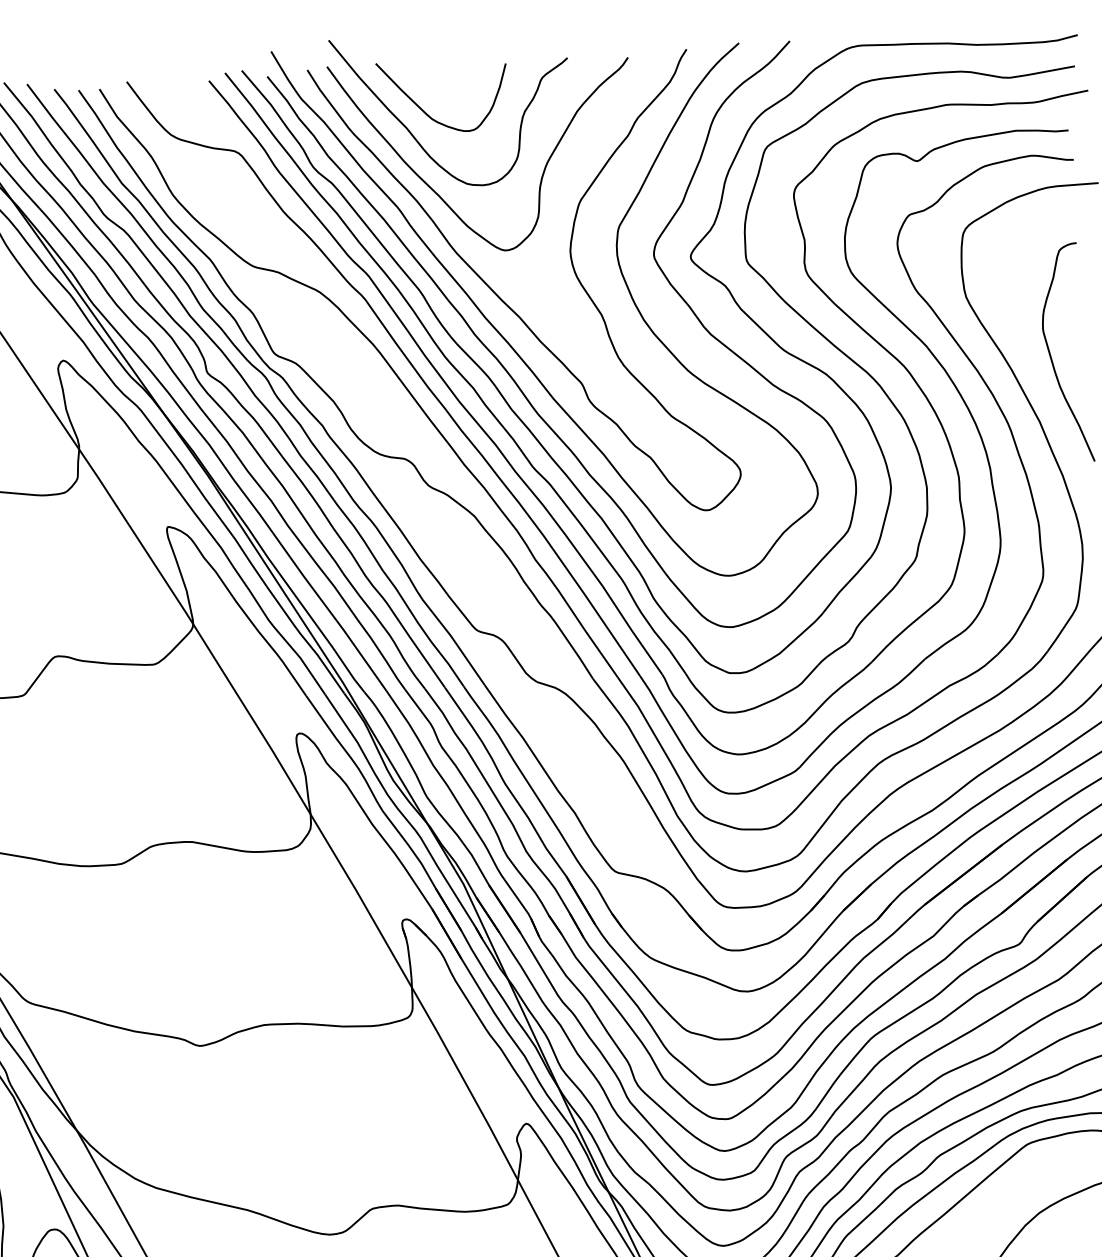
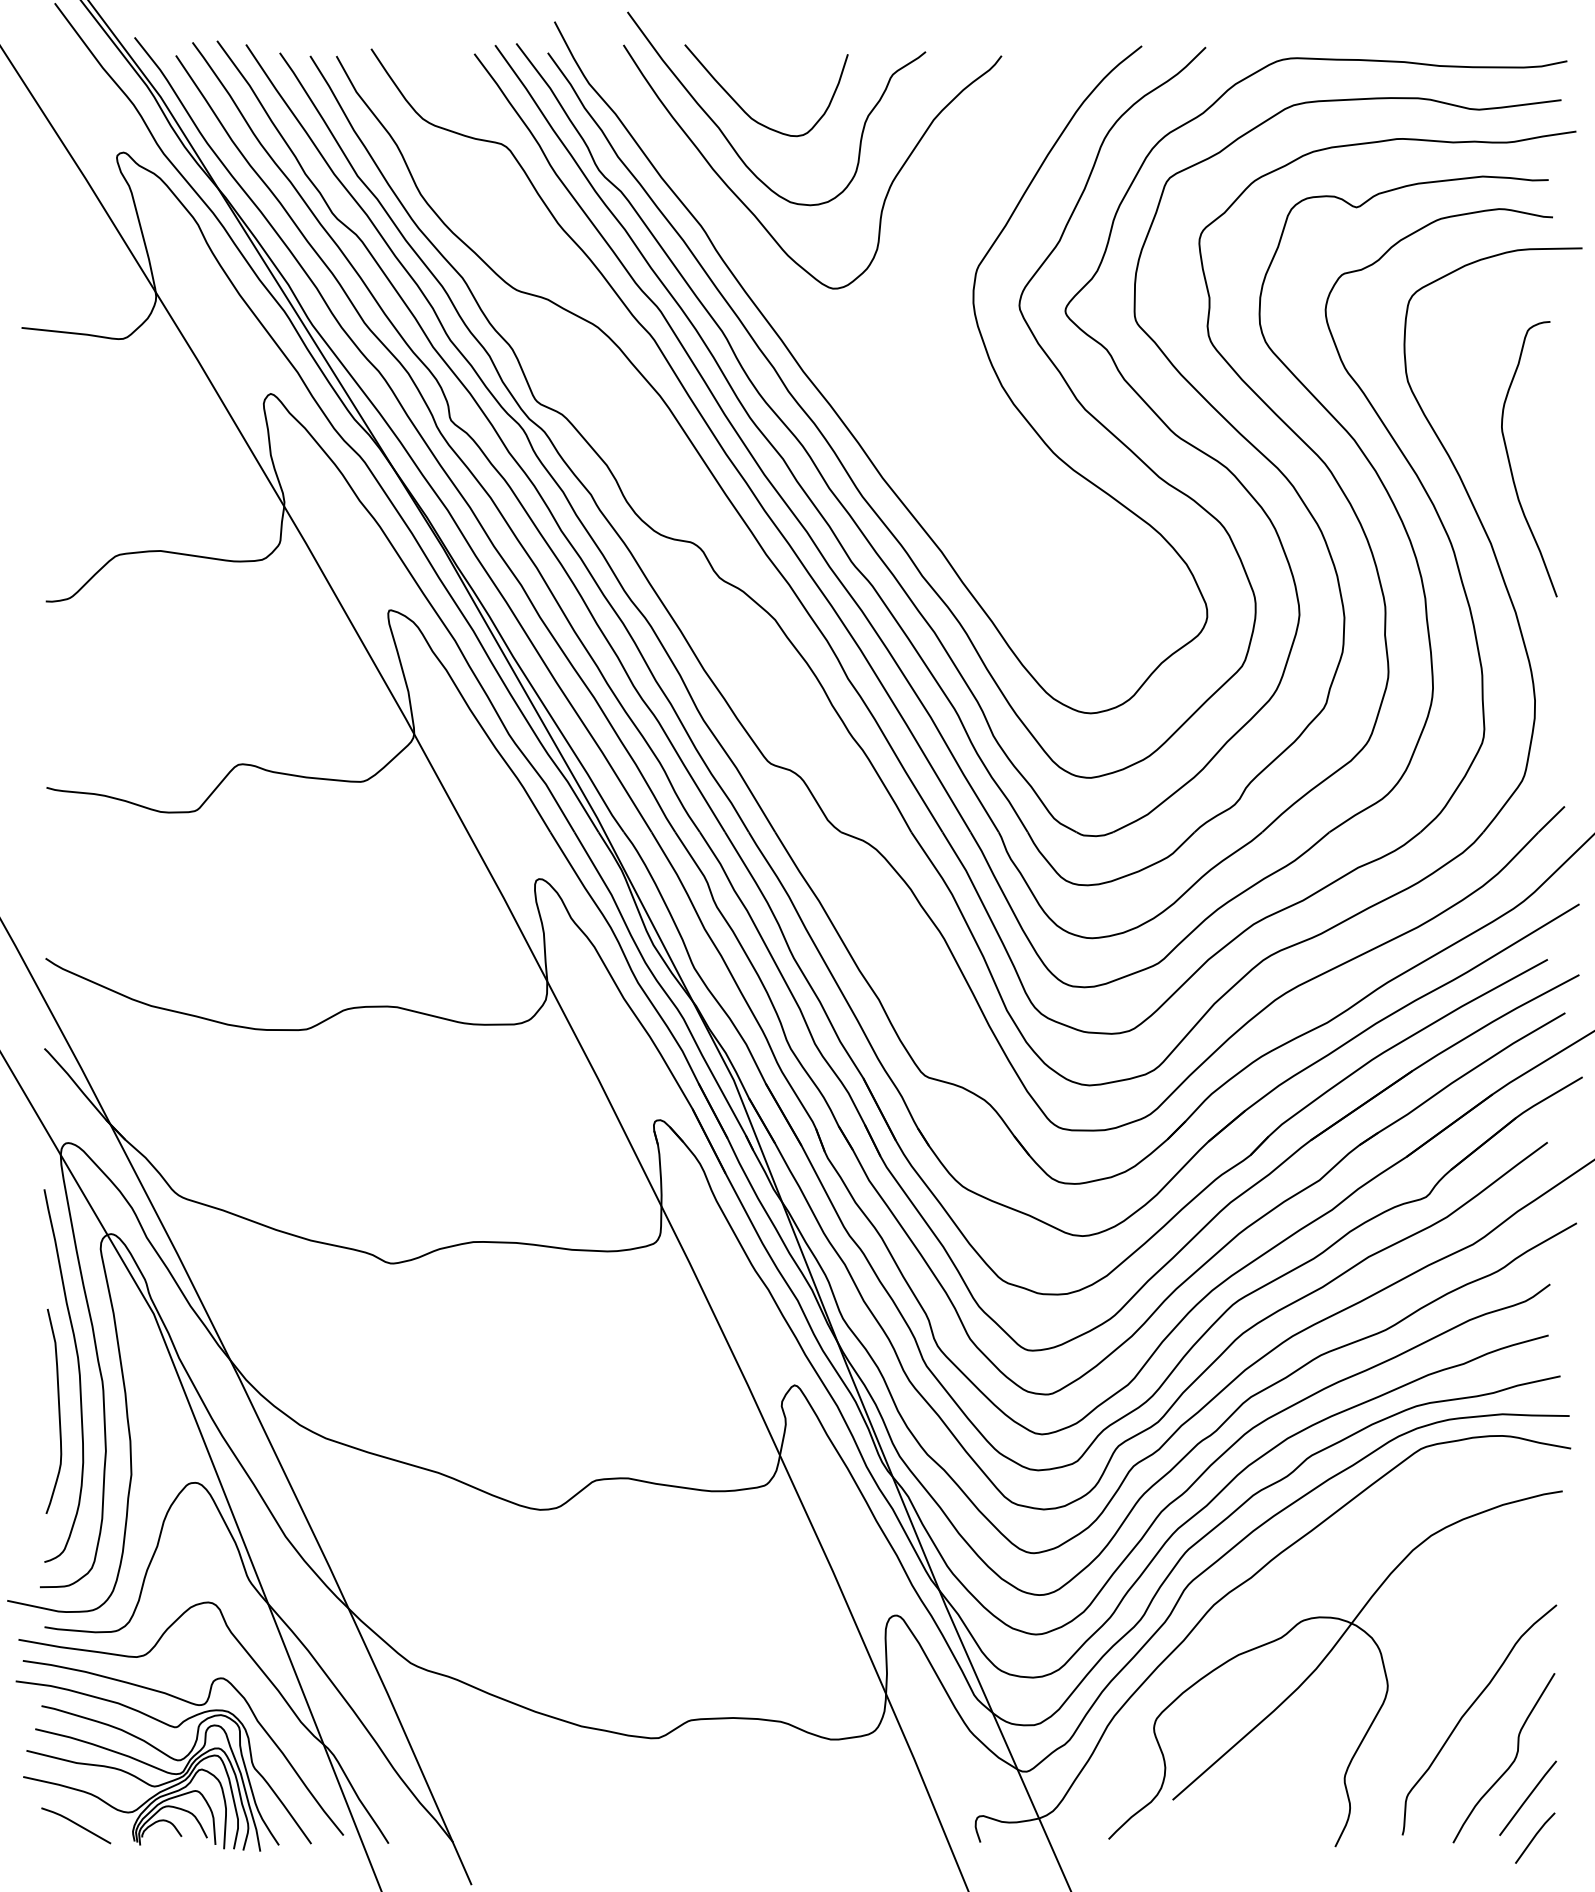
curve: (509, 306) -> (834, 359), removed

